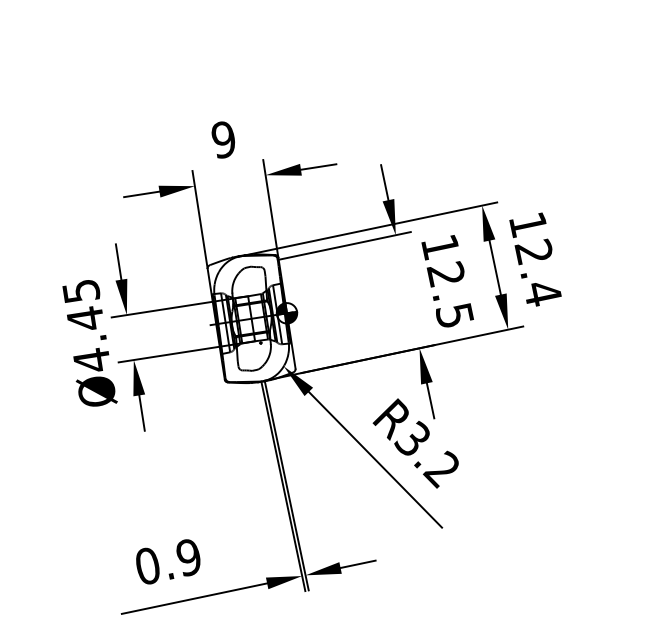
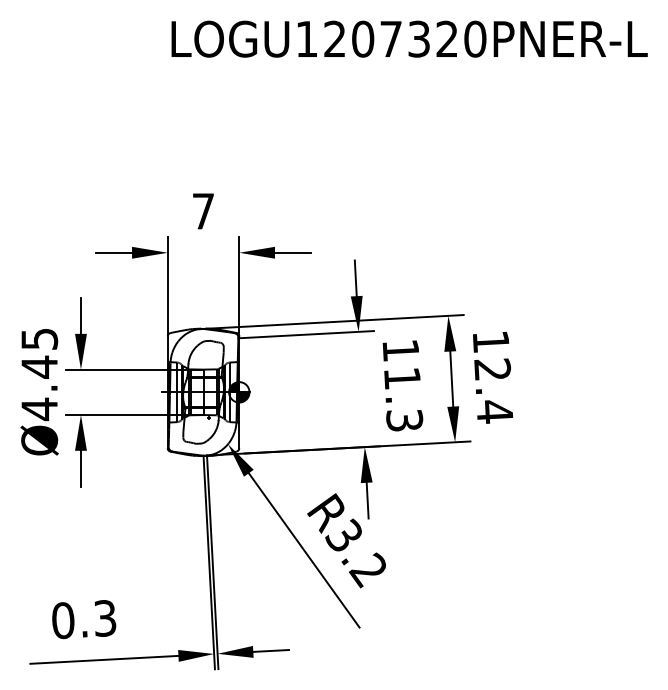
text: (223, 139) -> (203, 211), 9 -> 7
text: (450, 295) -> (403, 399), 12.5 -> 11.3
text: (188, 557) -> (104, 618), 0.9 -> 0.3

